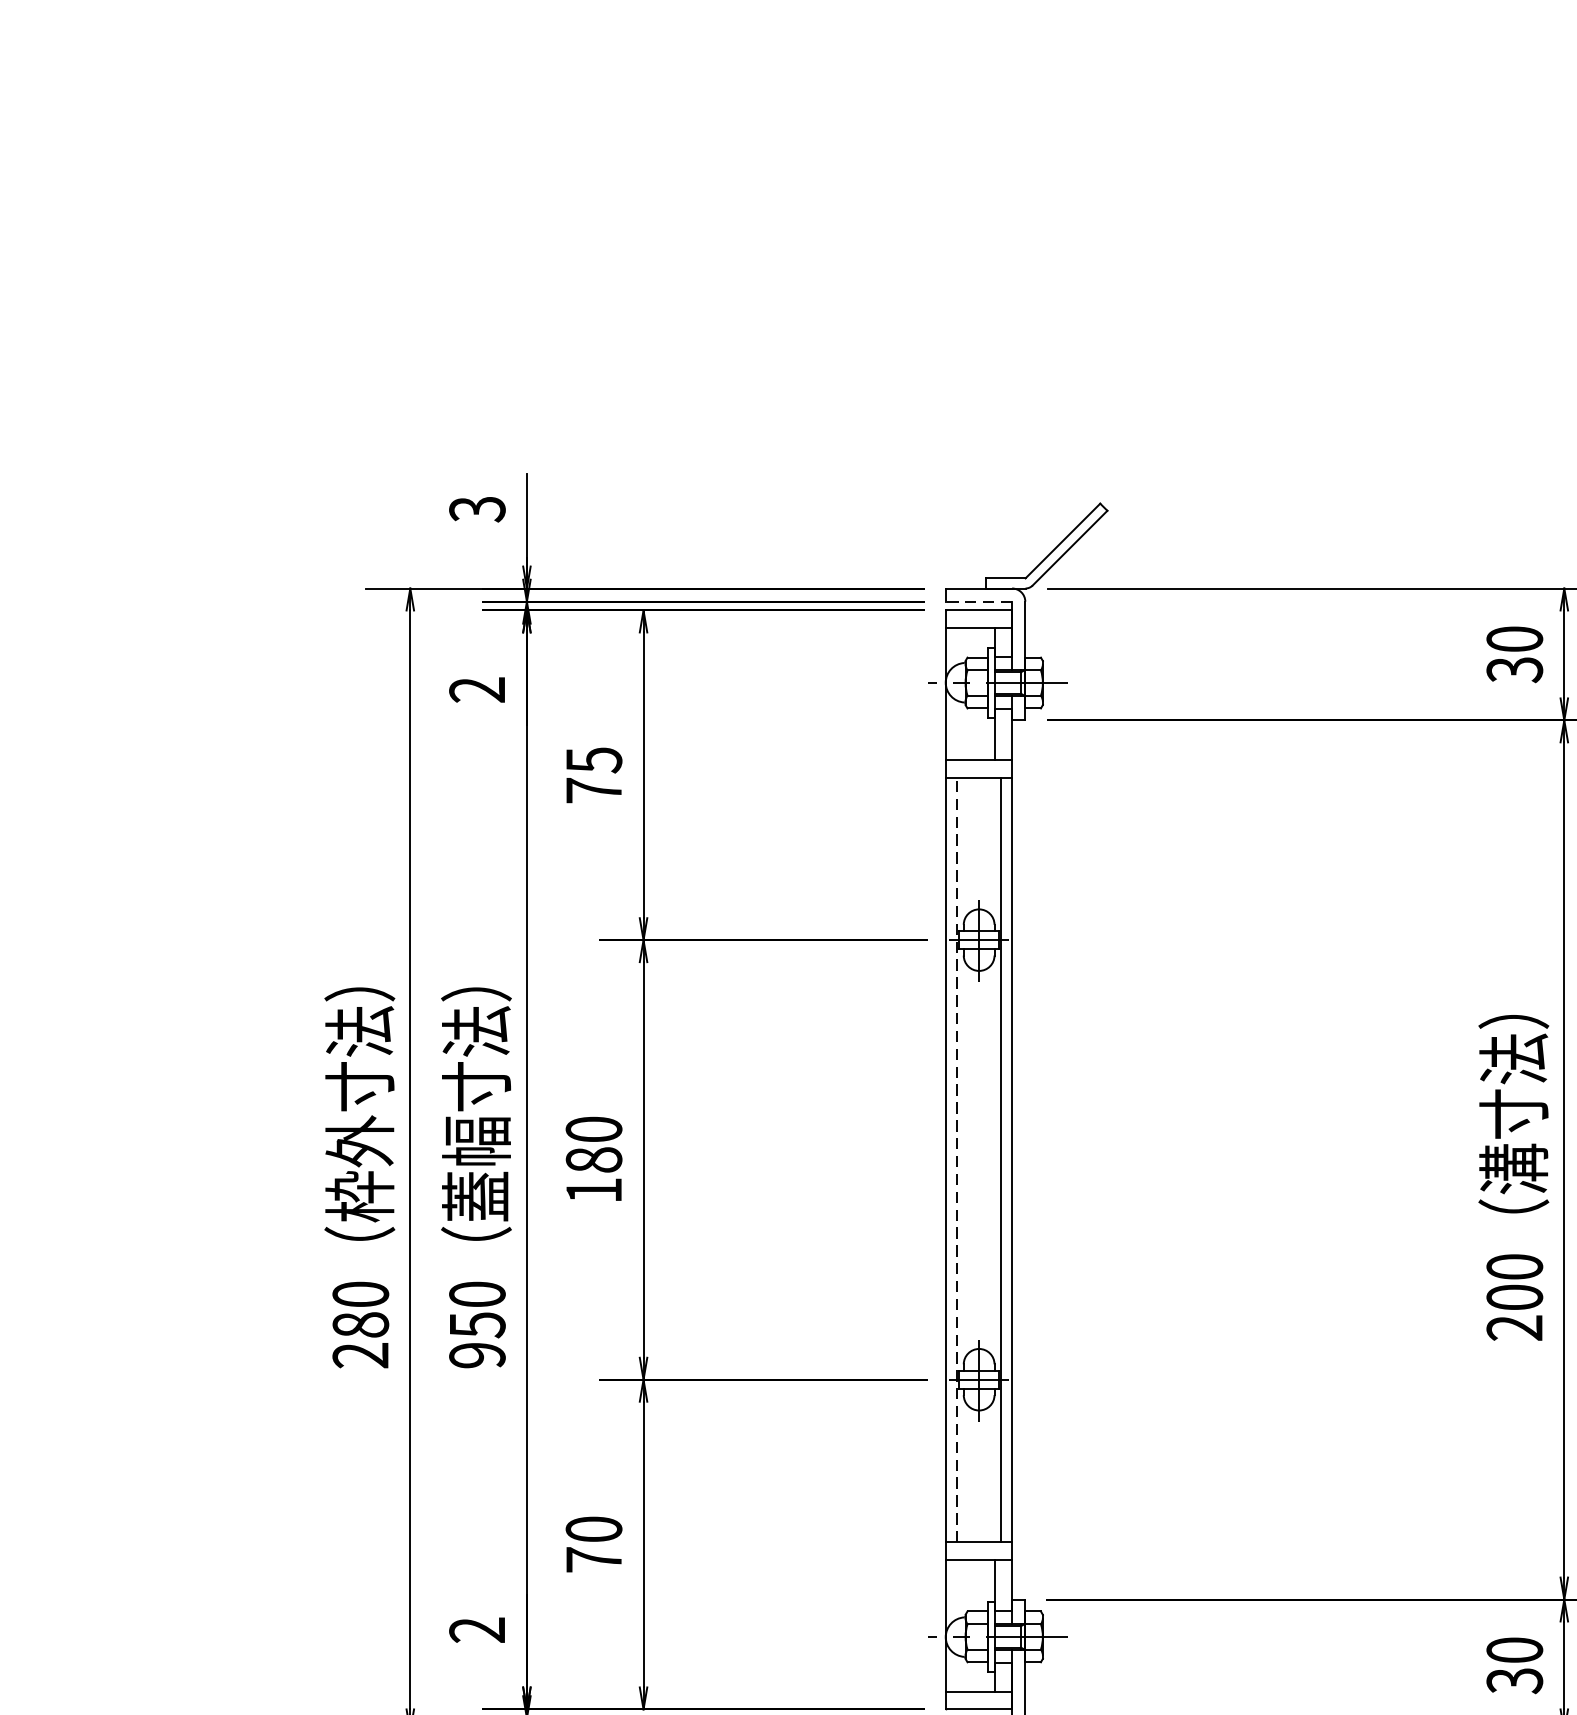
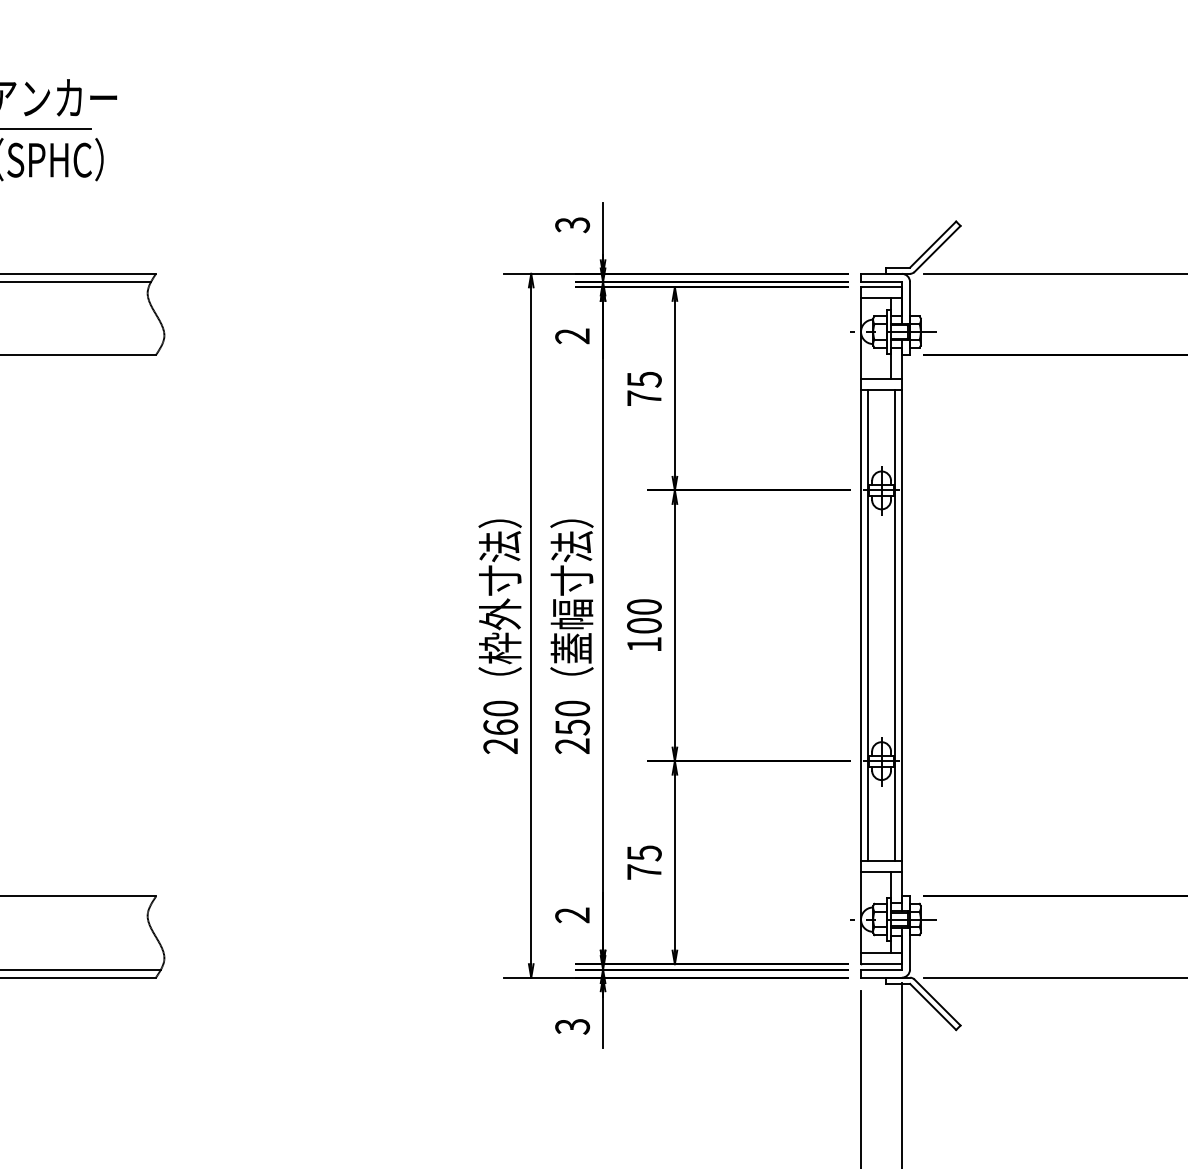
line: (979, 600) -> (881, 281), dashed -> solid
text: (594, 1159) -> (644, 625), 180 -> 100
line: (957, 1159) -> (868, 625), dashed -> solid
text: (360, 1325) -> (500, 727), 280 -> 260
text: (477, 1354) -> (572, 745), 950 -> 250
text: (594, 1529) -> (644, 853), 70 -> 75

